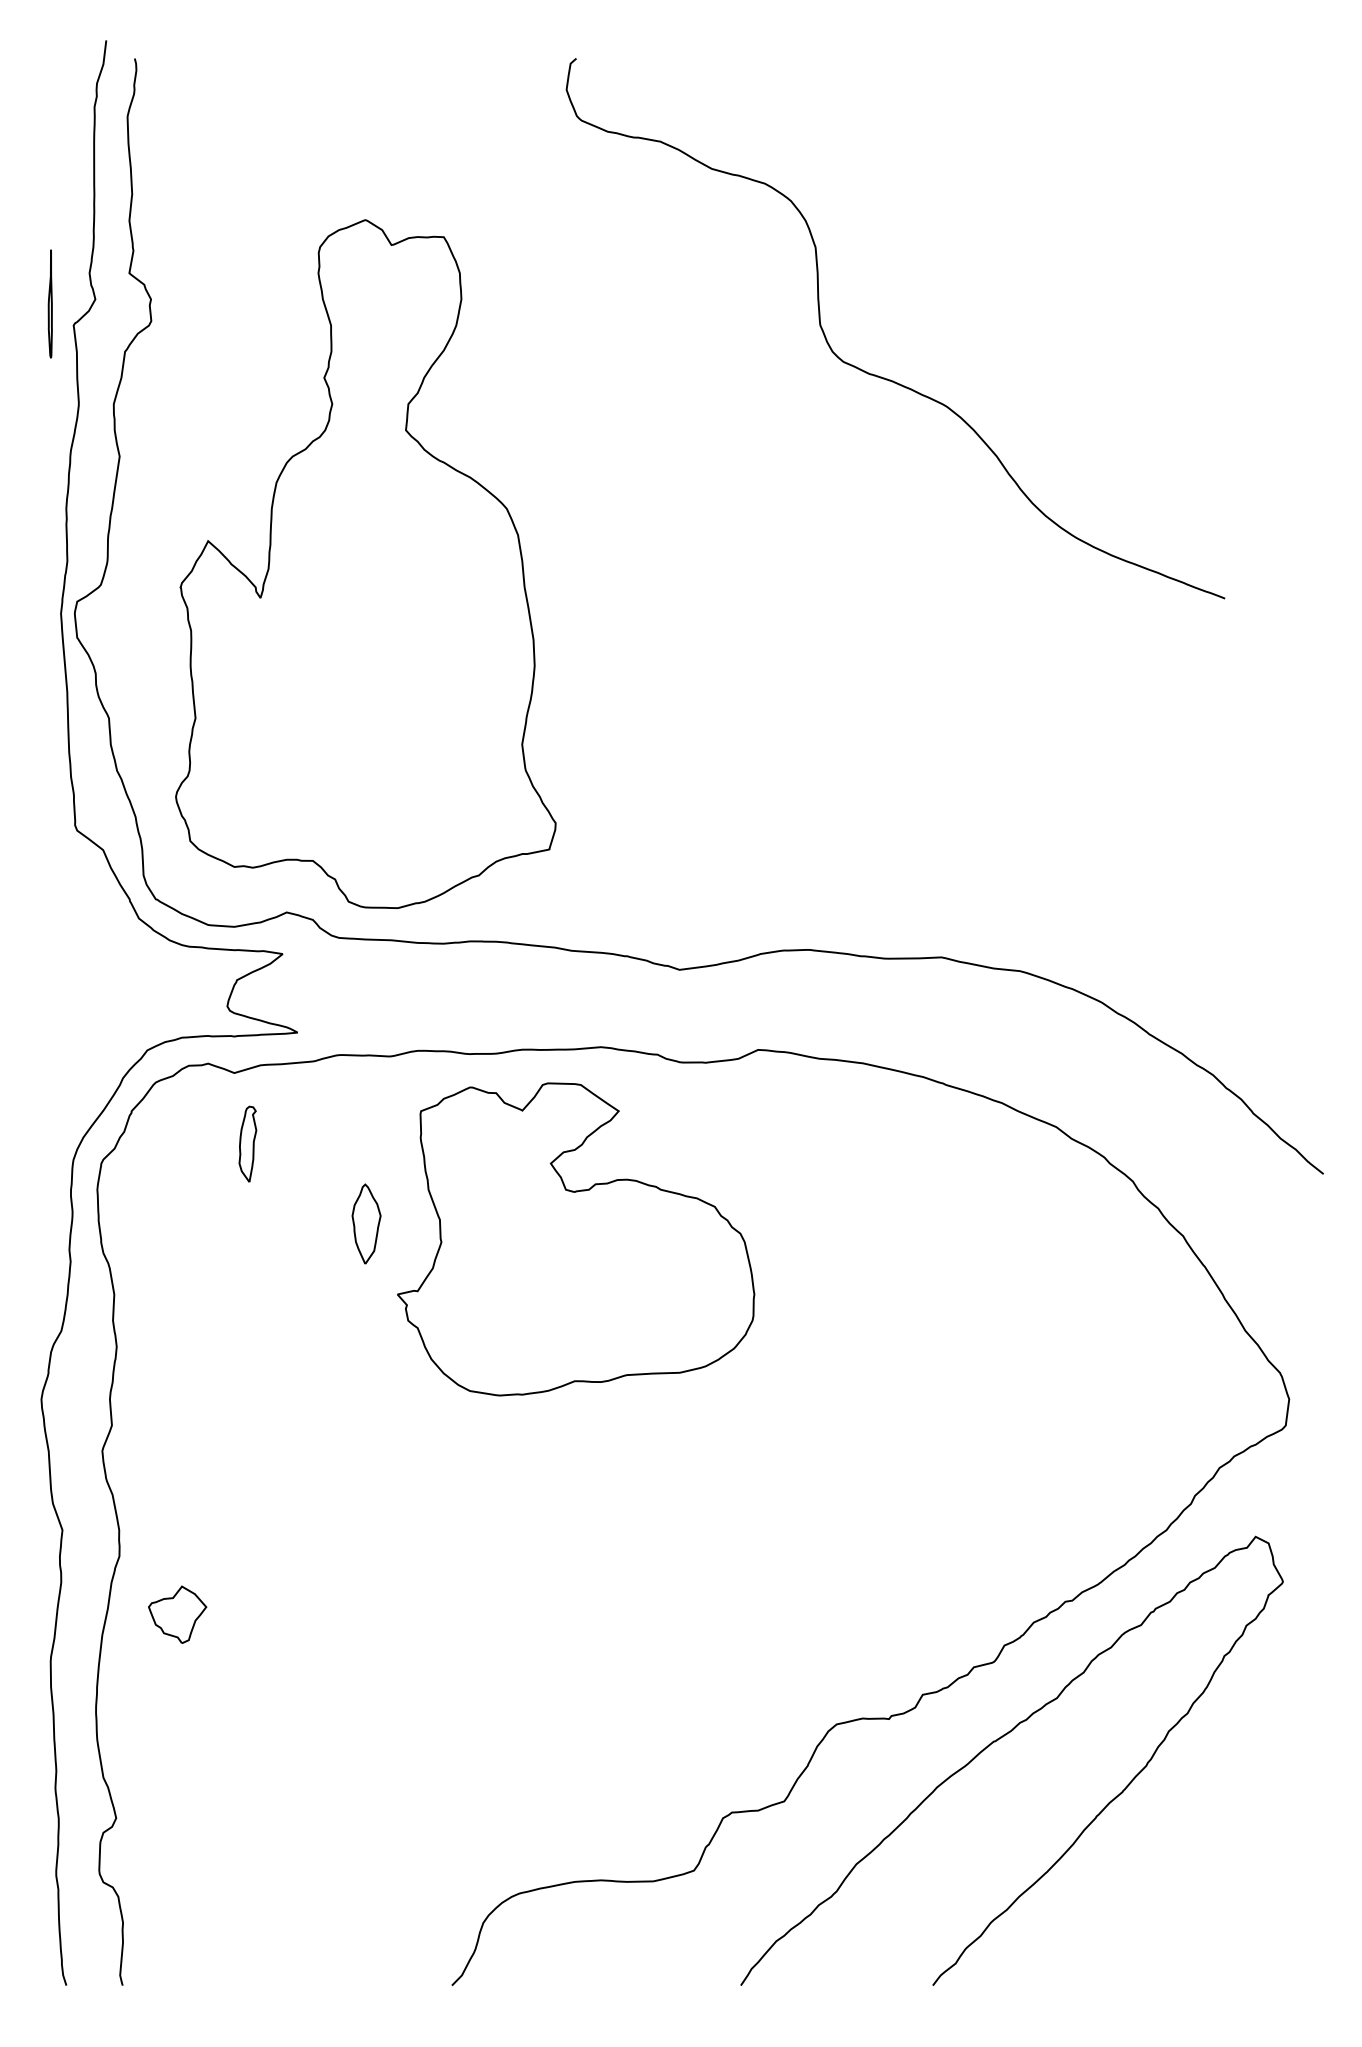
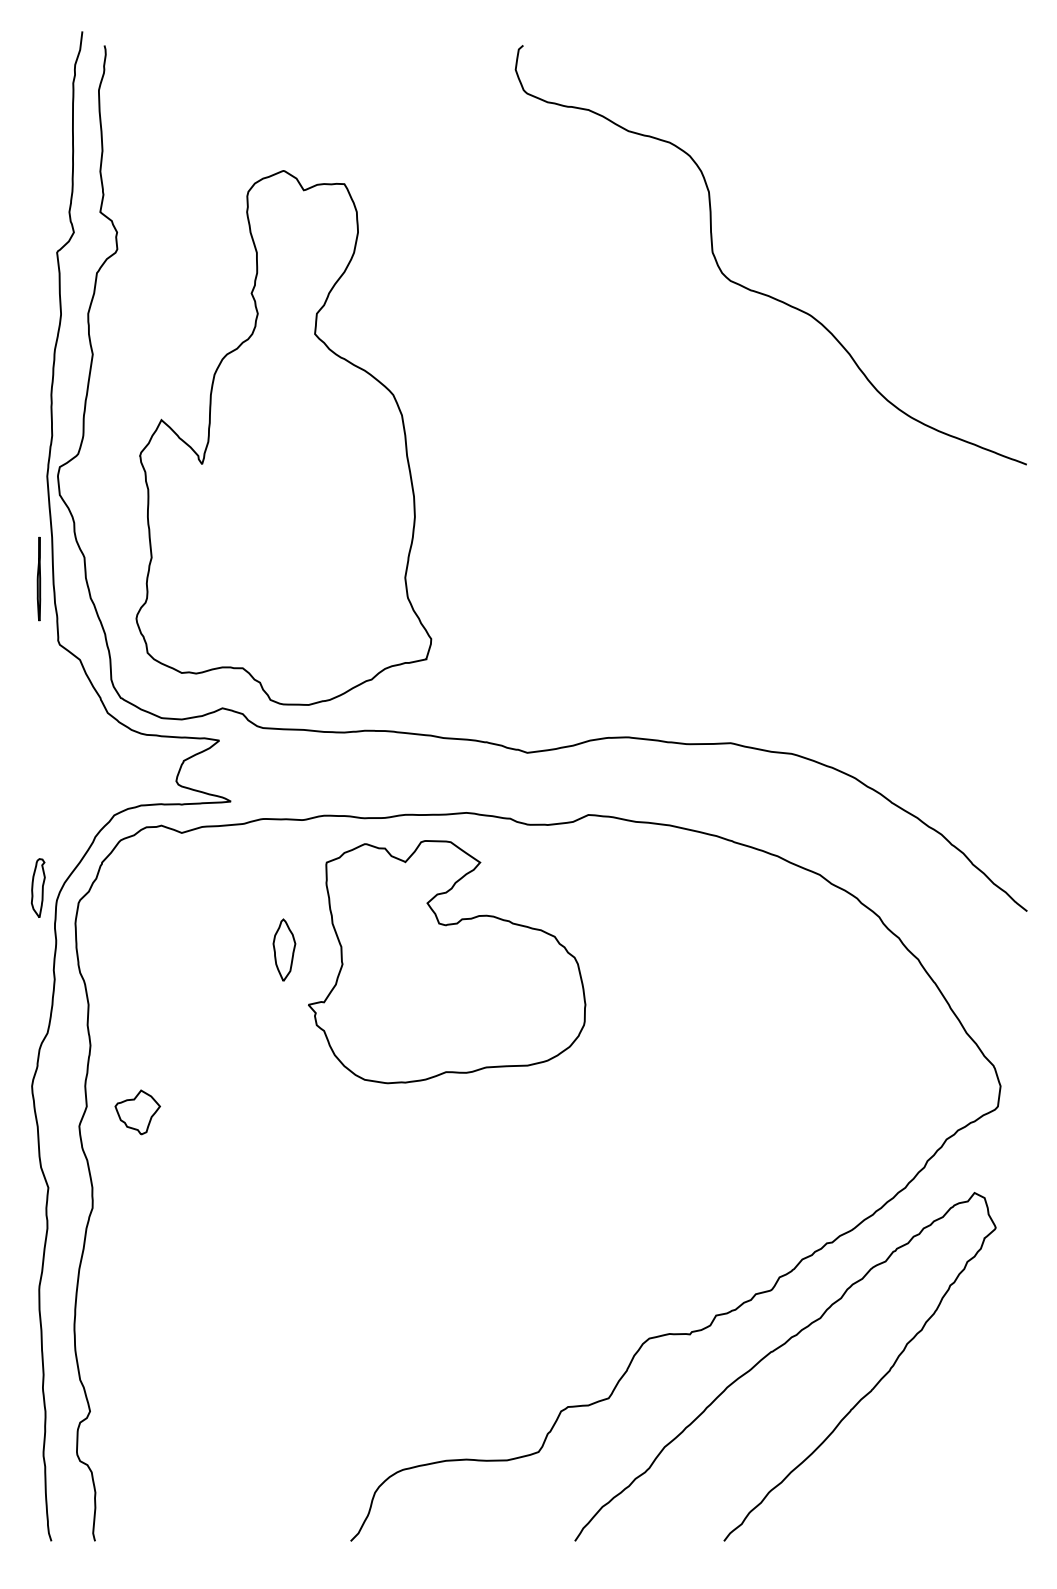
part: (49, 303) -> (38, 578), moved
curve: (879, 375) -> (758, 291), moved
part: (248, 1143) -> (38, 887), moved
part: (177, 1614) -> (137, 1112), moved

